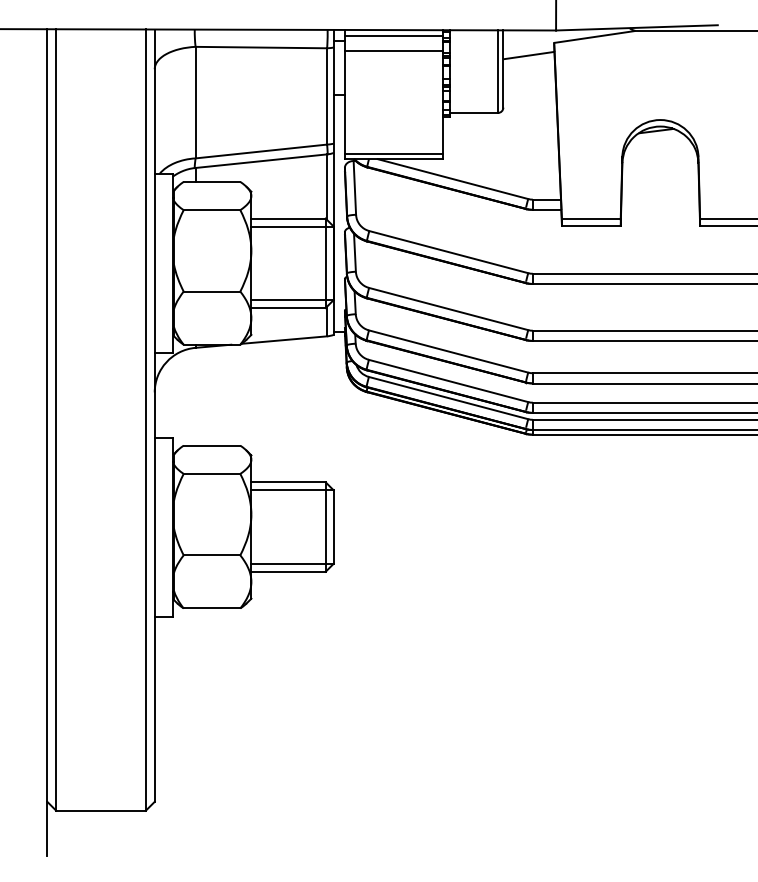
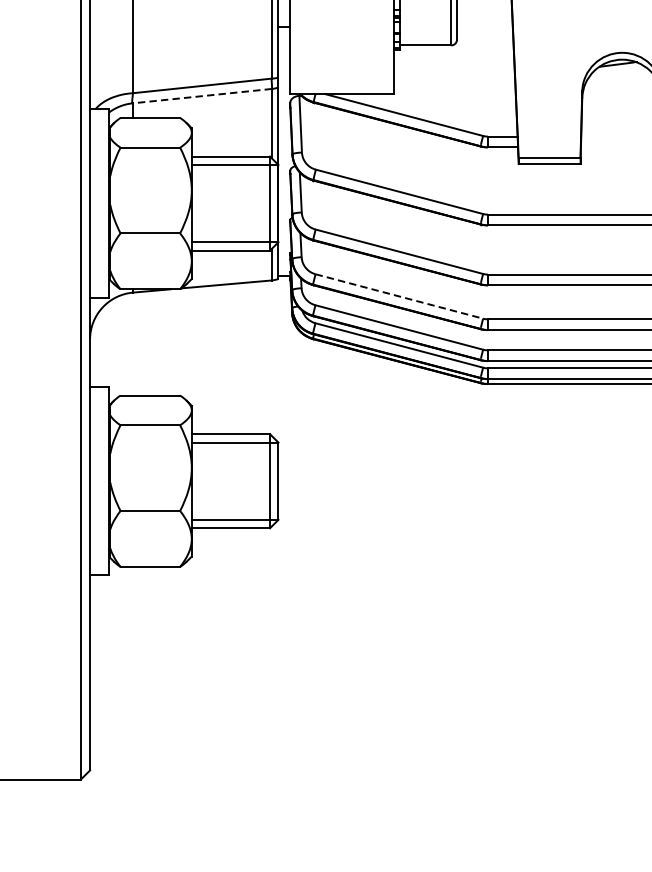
line: (393, 154) -> (341, 89), removed
line: (261, 161) -> (202, 96), solid -> dashed
line: (449, 351) -> (400, 296), solid -> dashed

